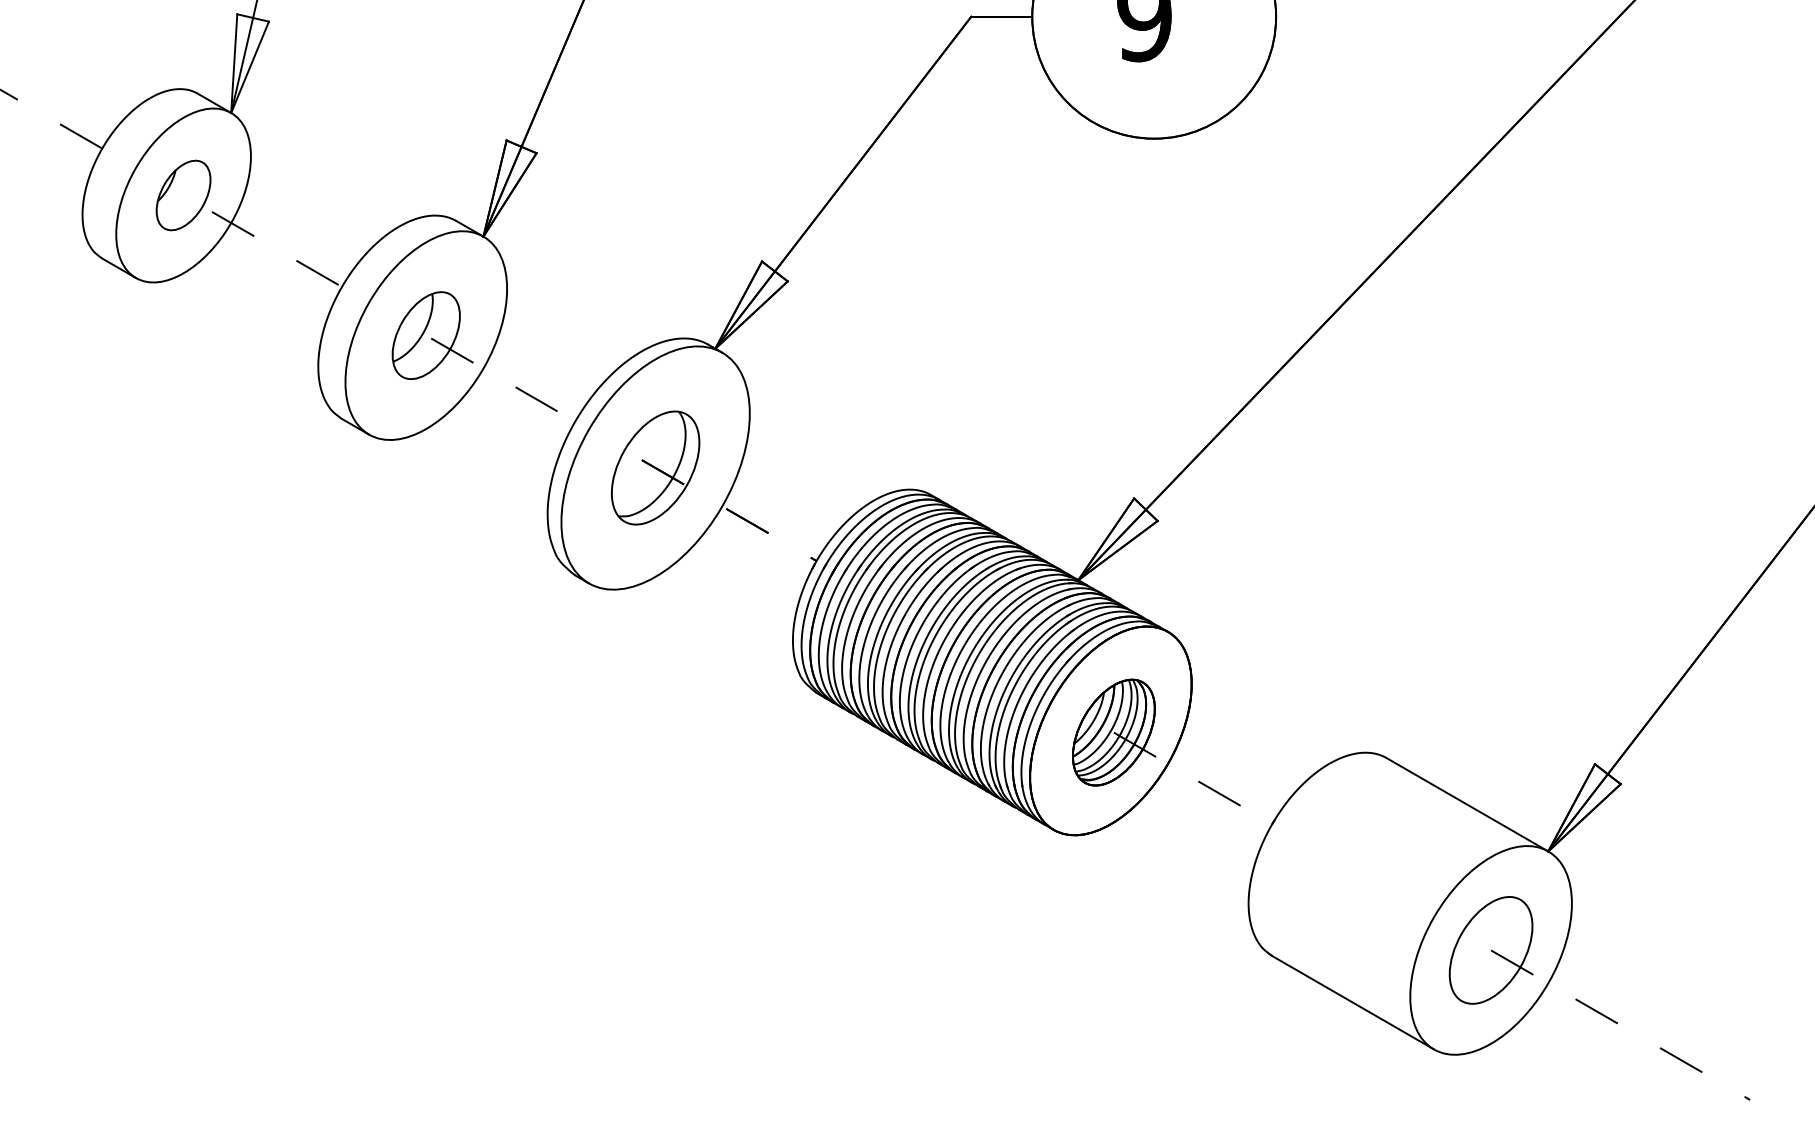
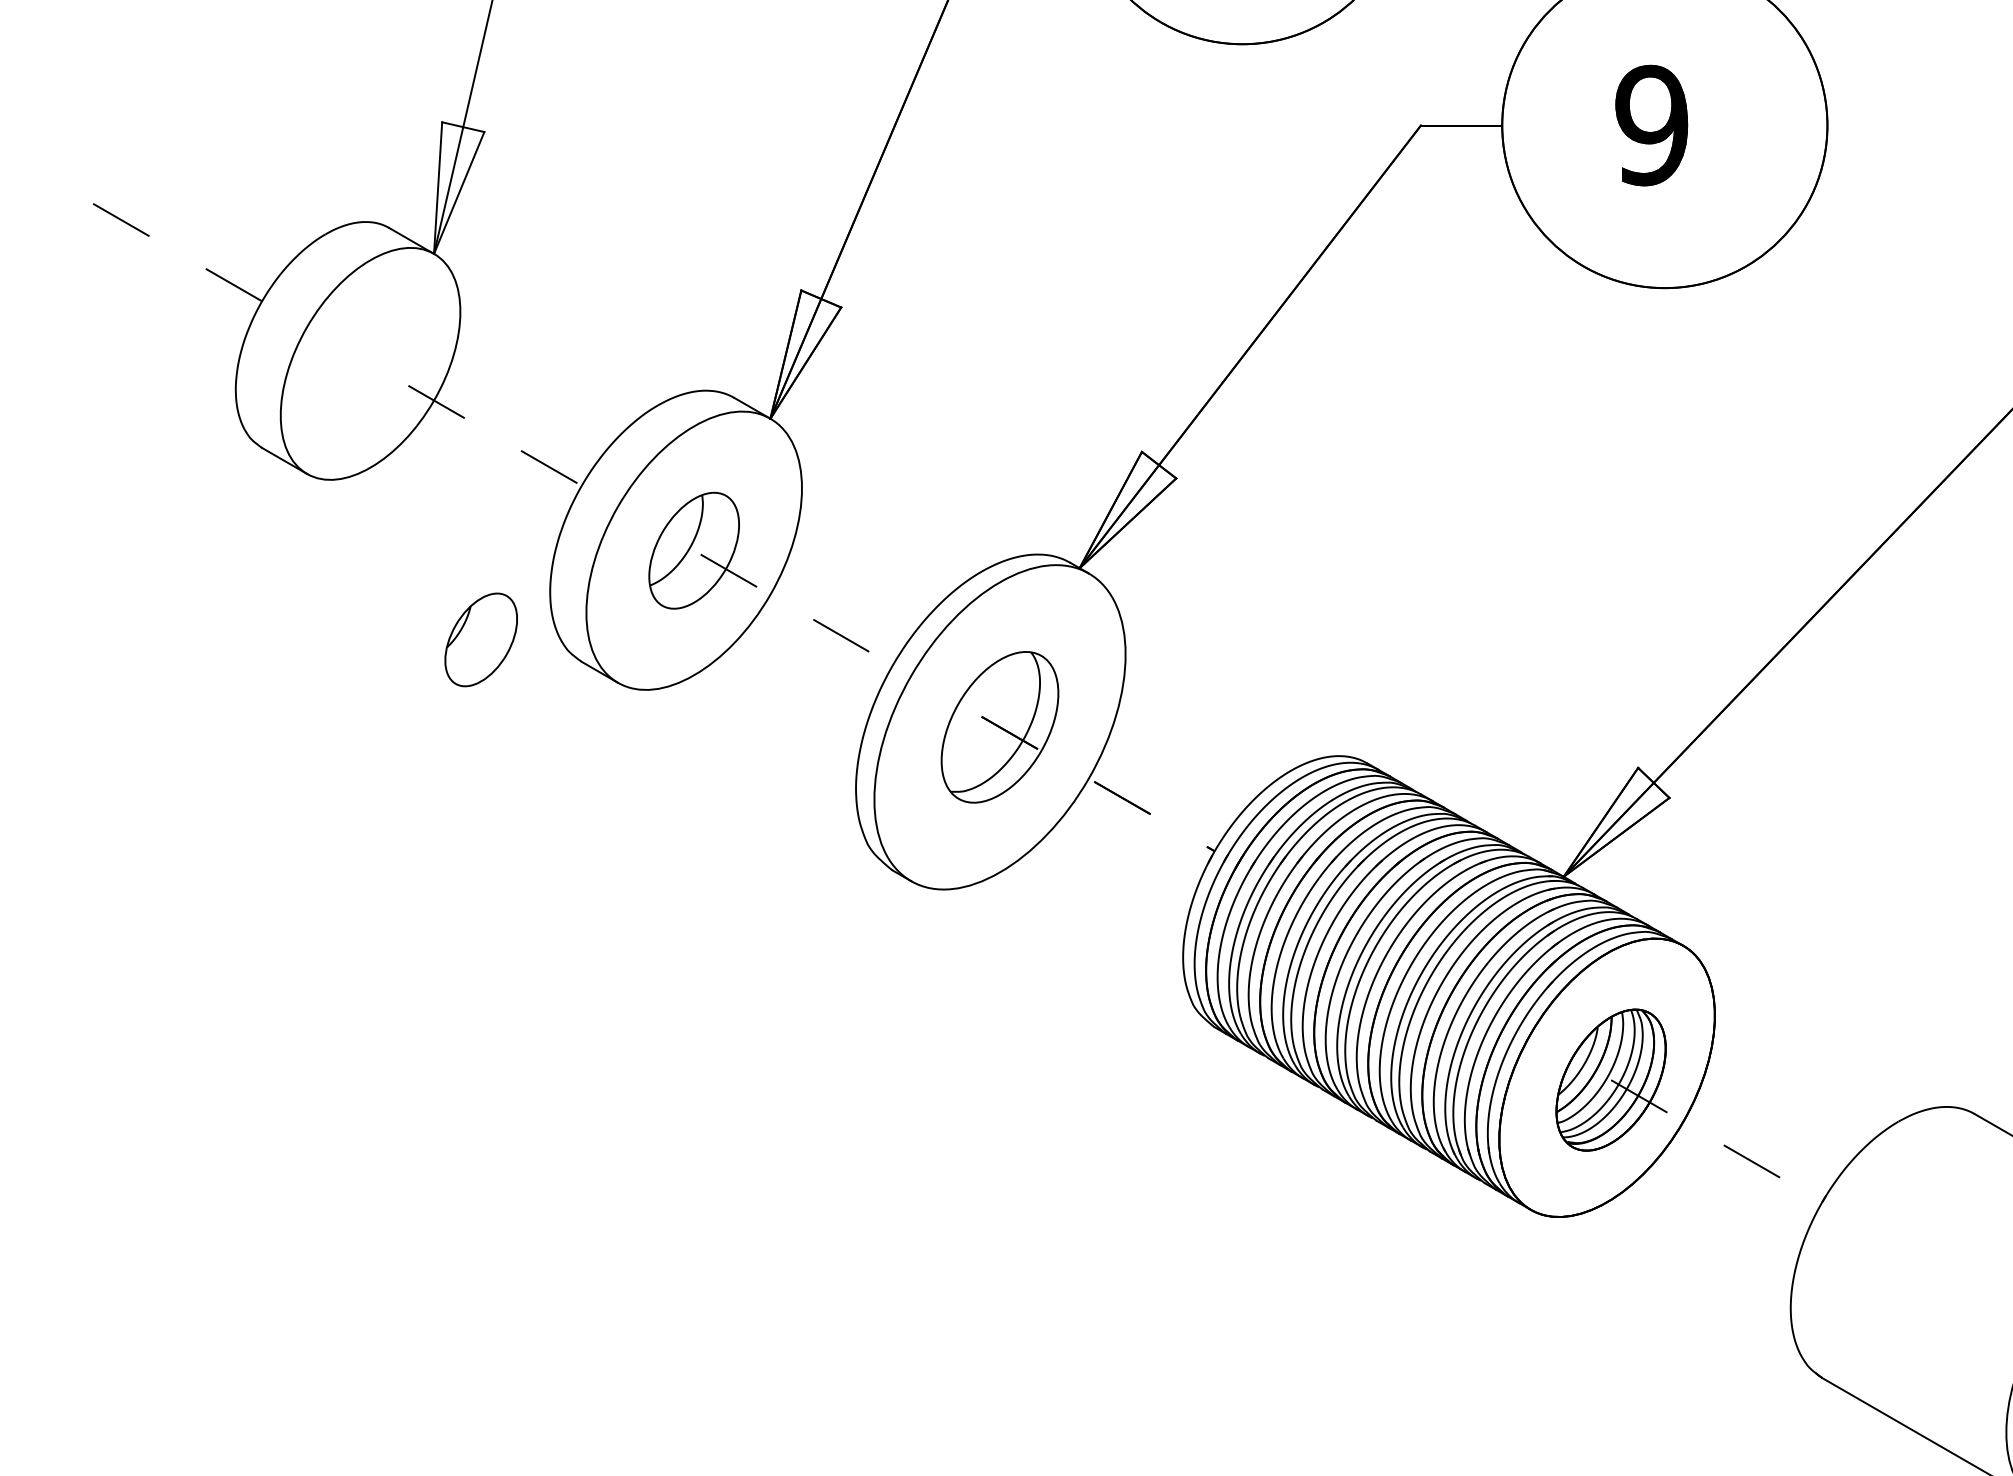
part: (183, 195) -> (481, 639), moved

